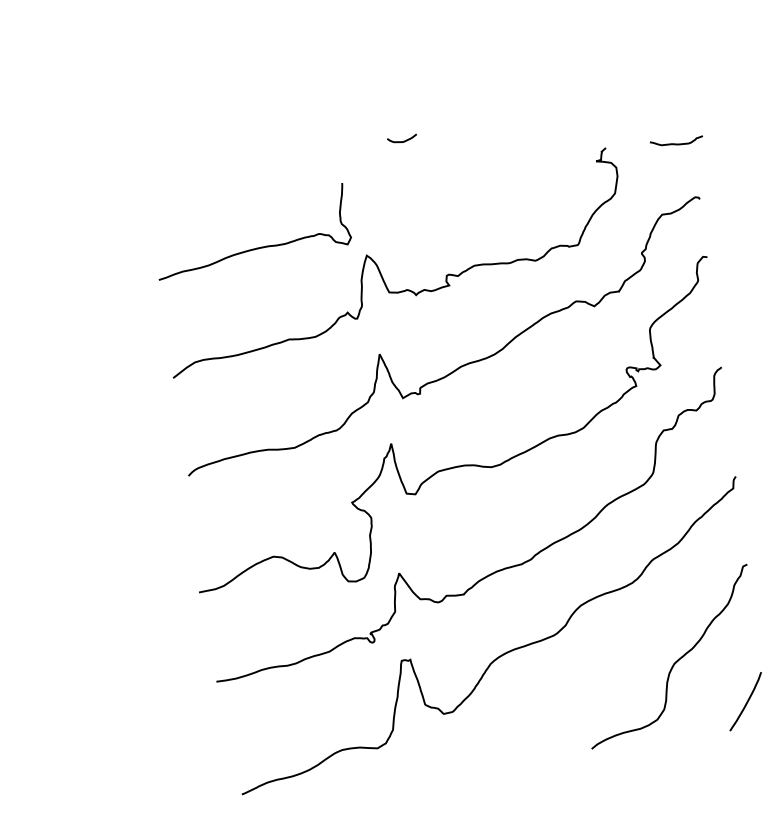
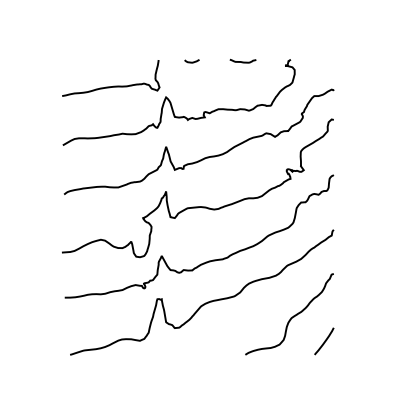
curve: (401, 139) -> (191, 61), moved
curve: (675, 142) -> (242, 61), moved

